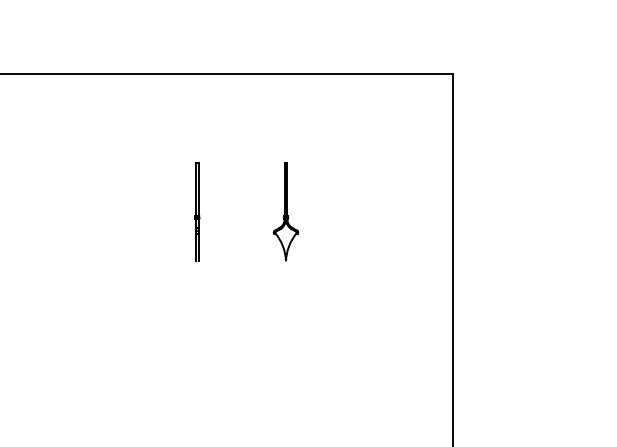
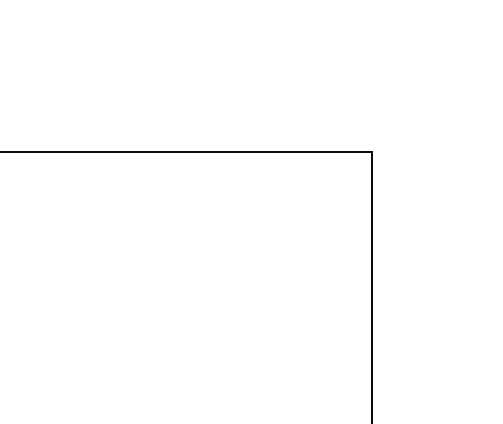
part: (285, 210) -> (245, 254), removed
part: (196, 211) -> (178, 255), removed

